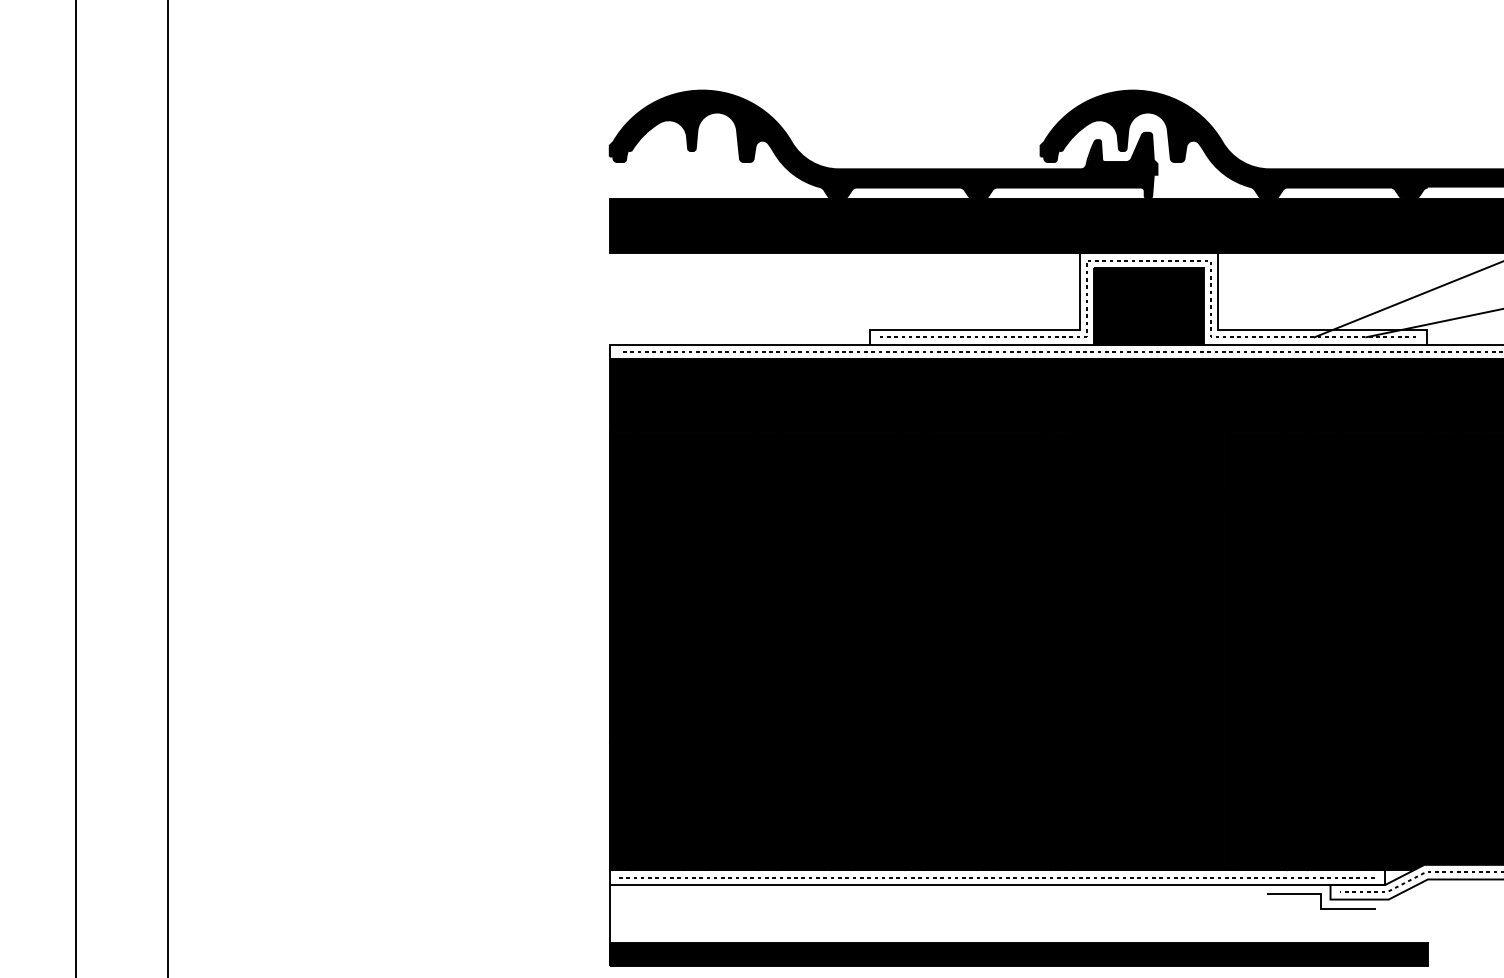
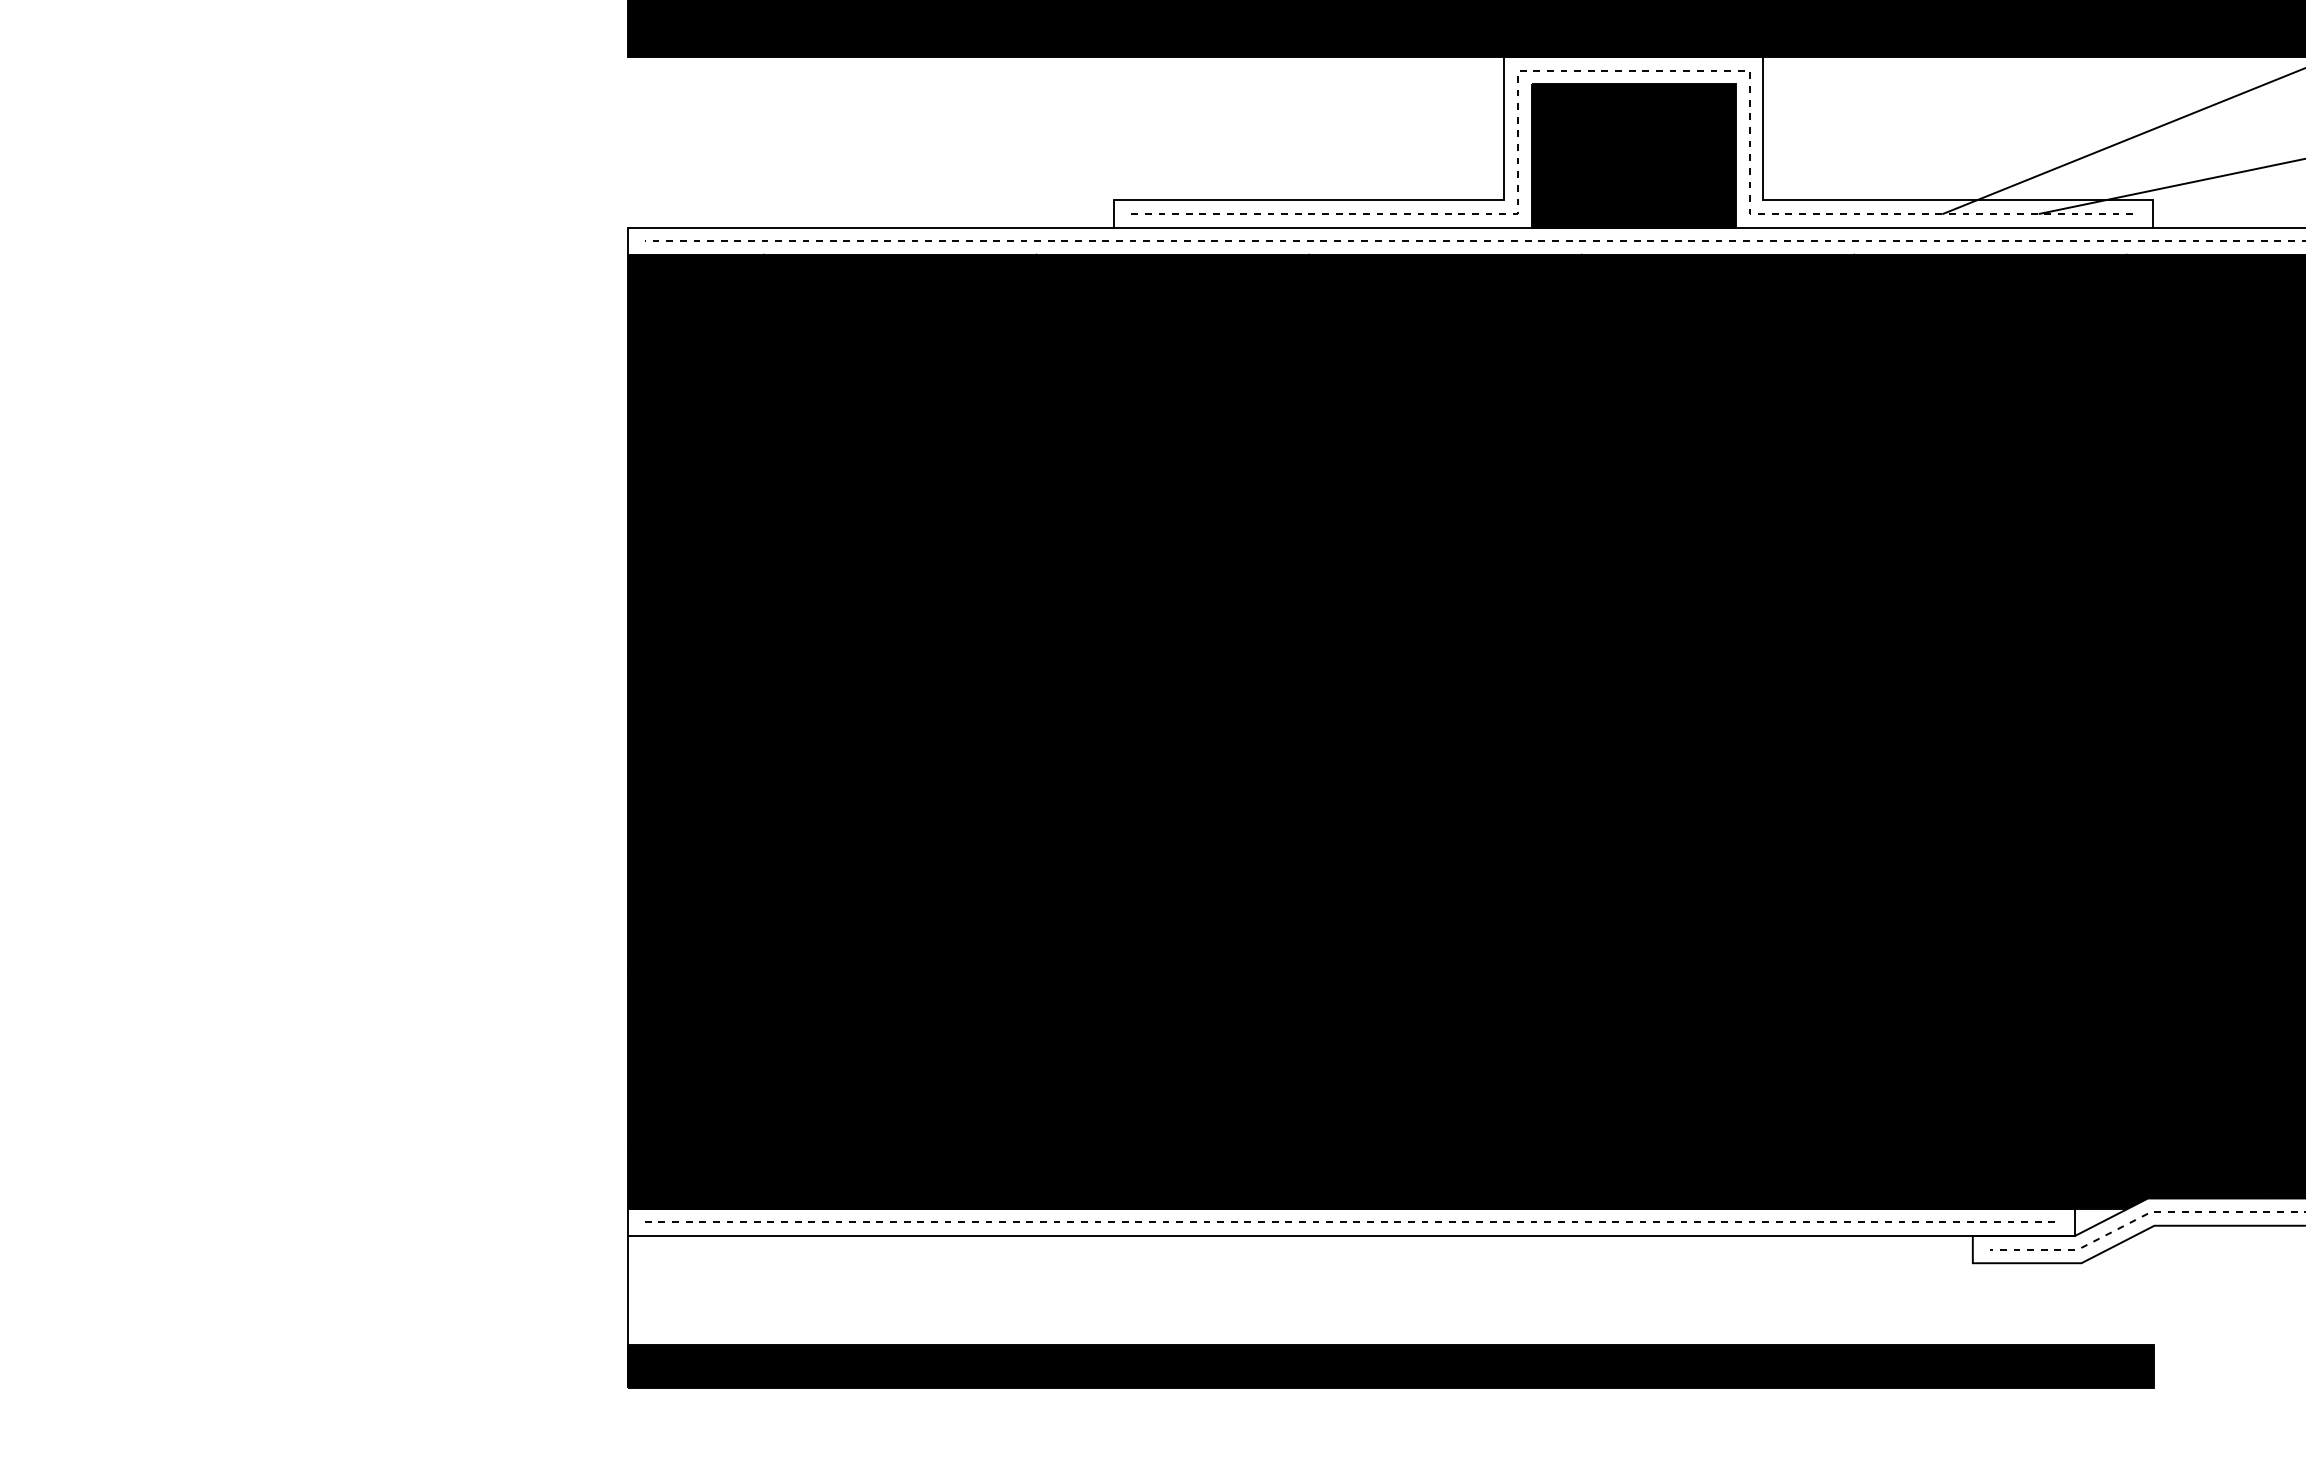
line: (1321, 901) -> (1955, 1266), removed

